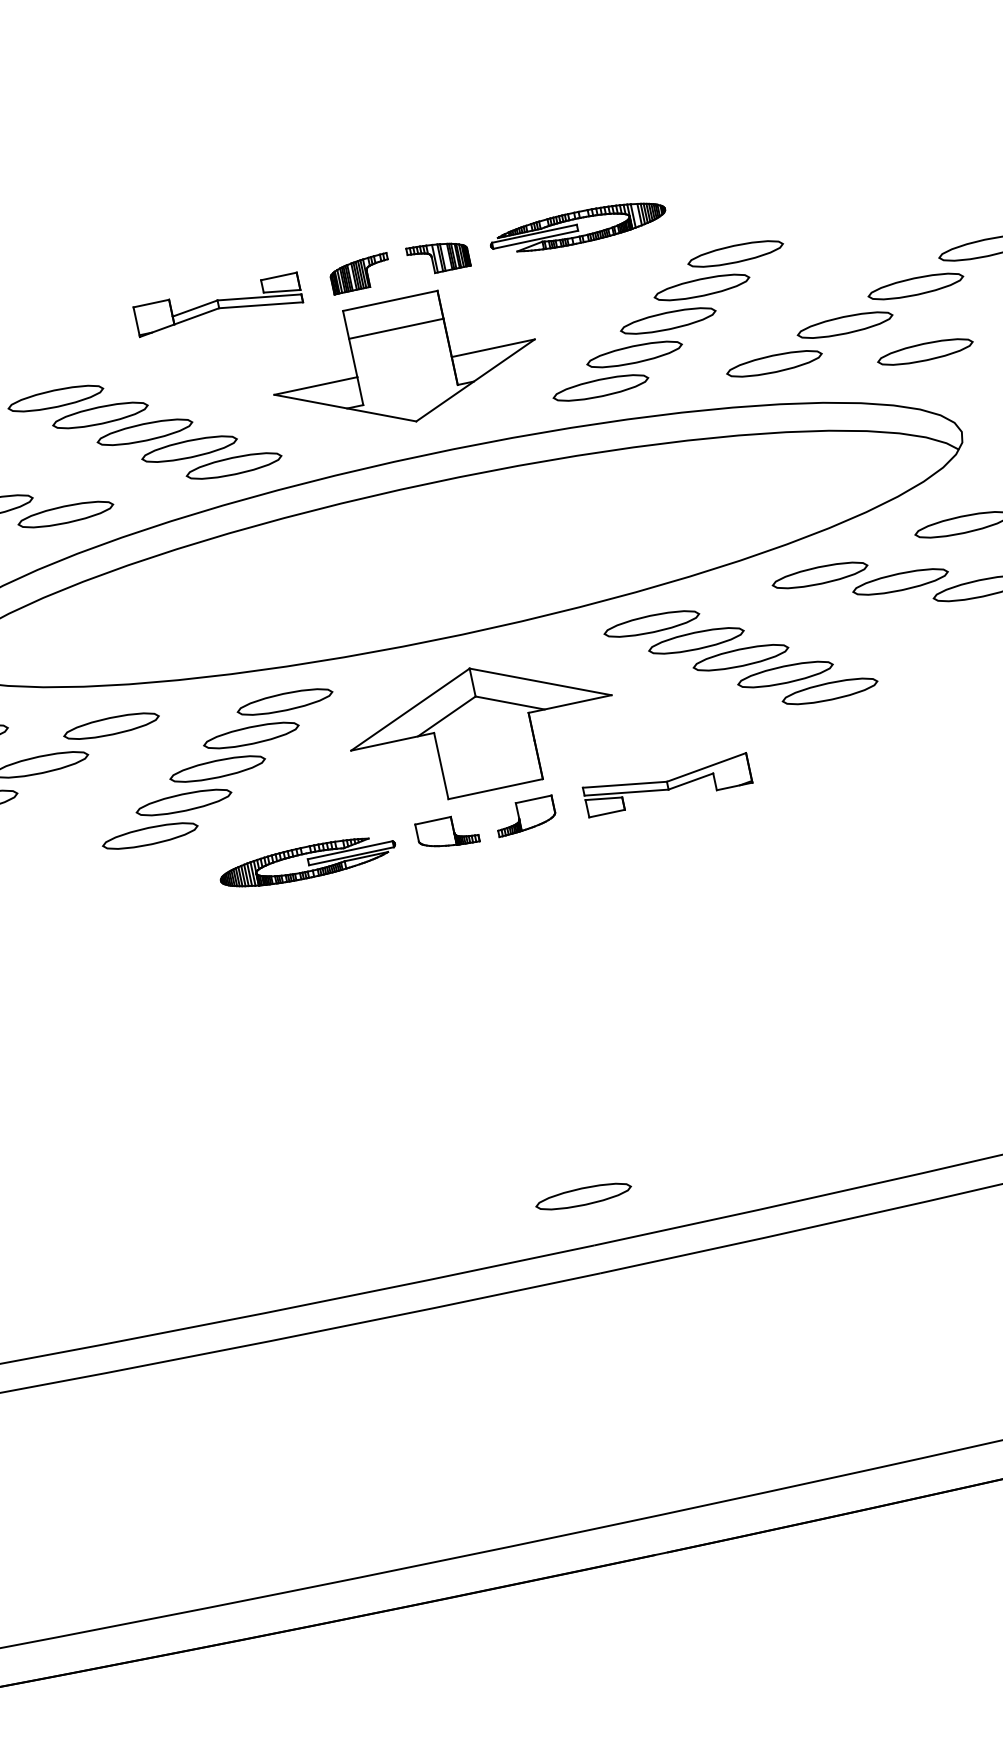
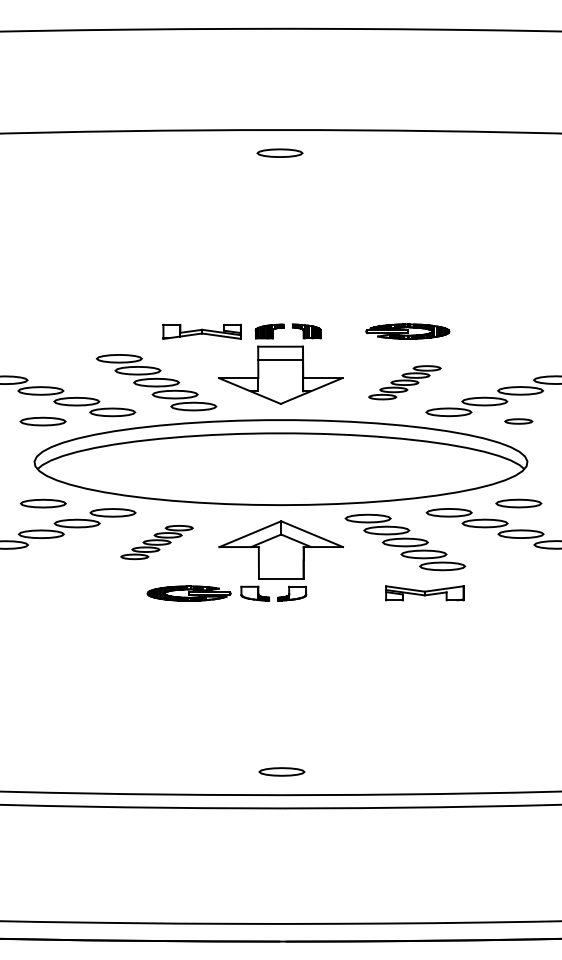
part: (577, 227) -> (407, 331), moved
part: (667, 320) -> (404, 382), size x0.6
part: (925, 351) -> (518, 421), size x0.6
part: (216, 769) -> (156, 542), size x0.6
part: (667, 785) -> (424, 593), moved

